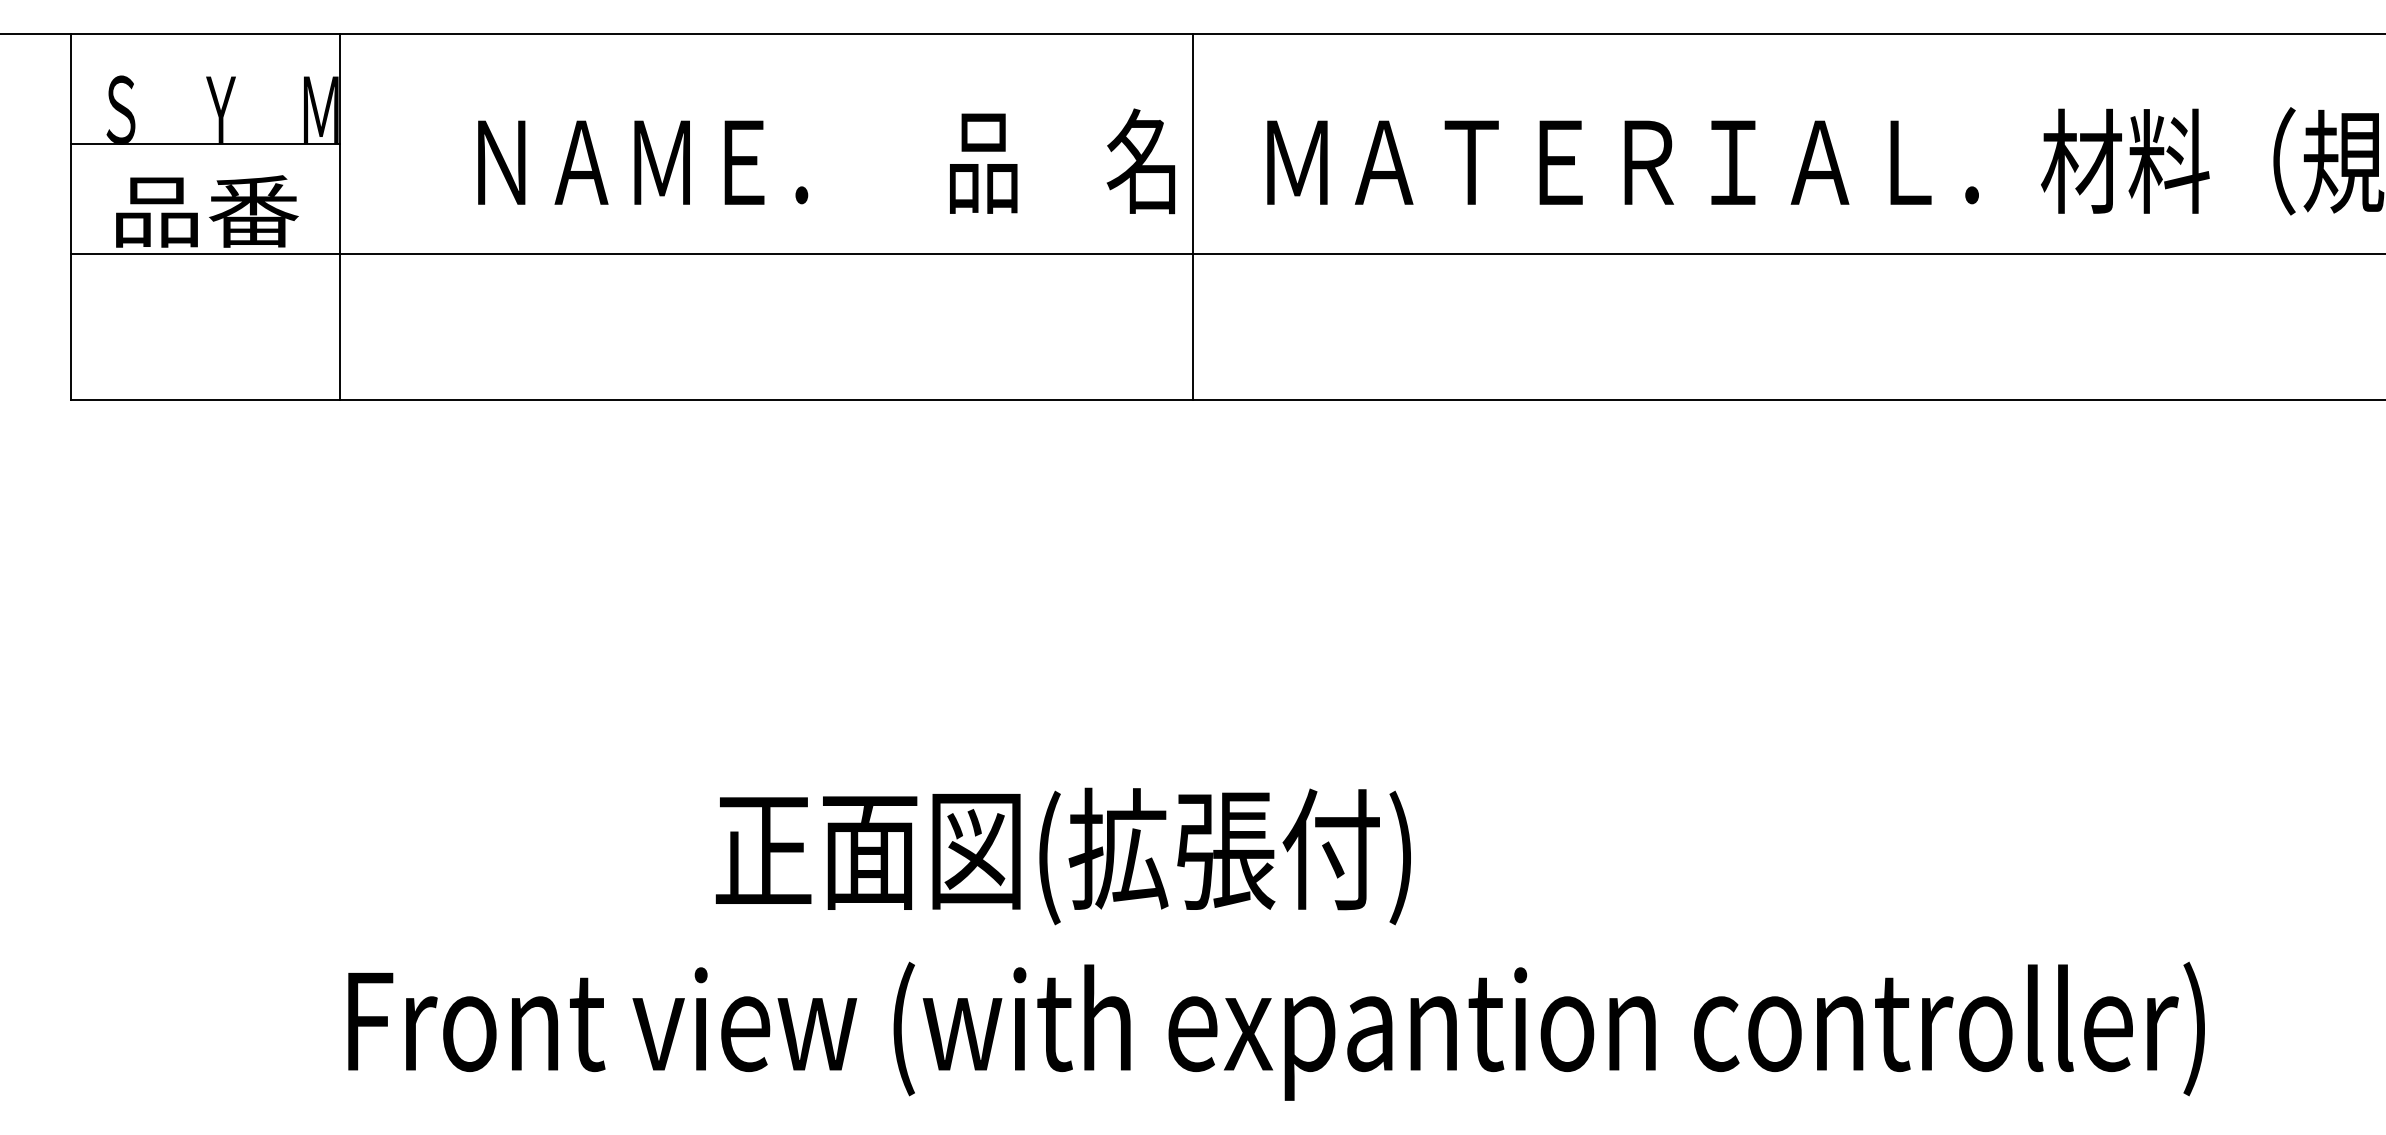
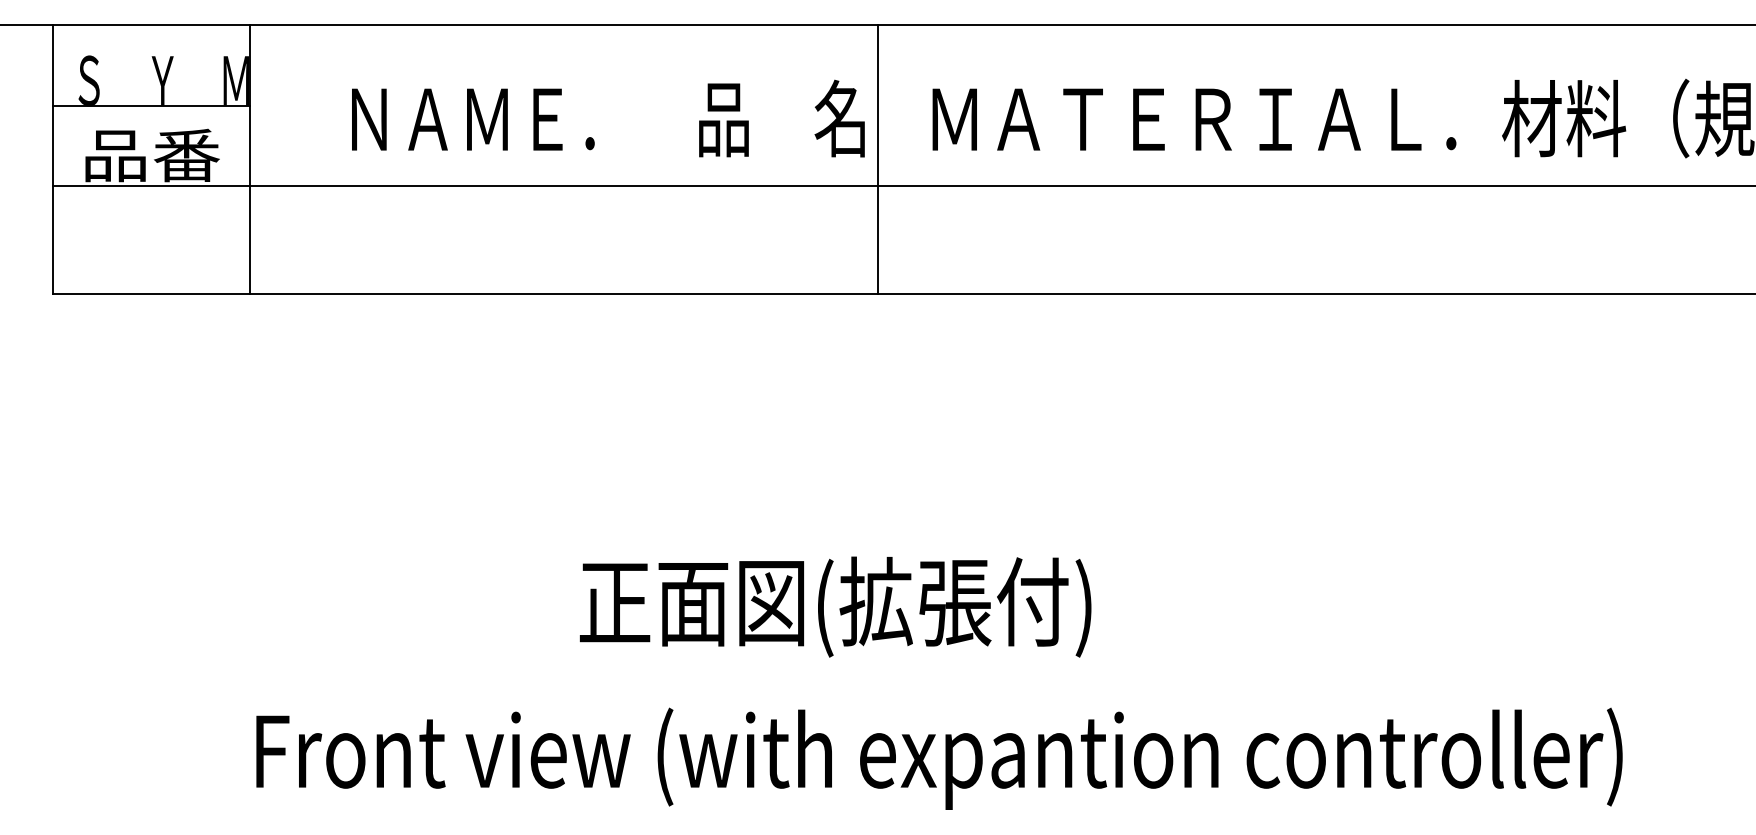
text: (1063, 855) -> (835, 606), moved

